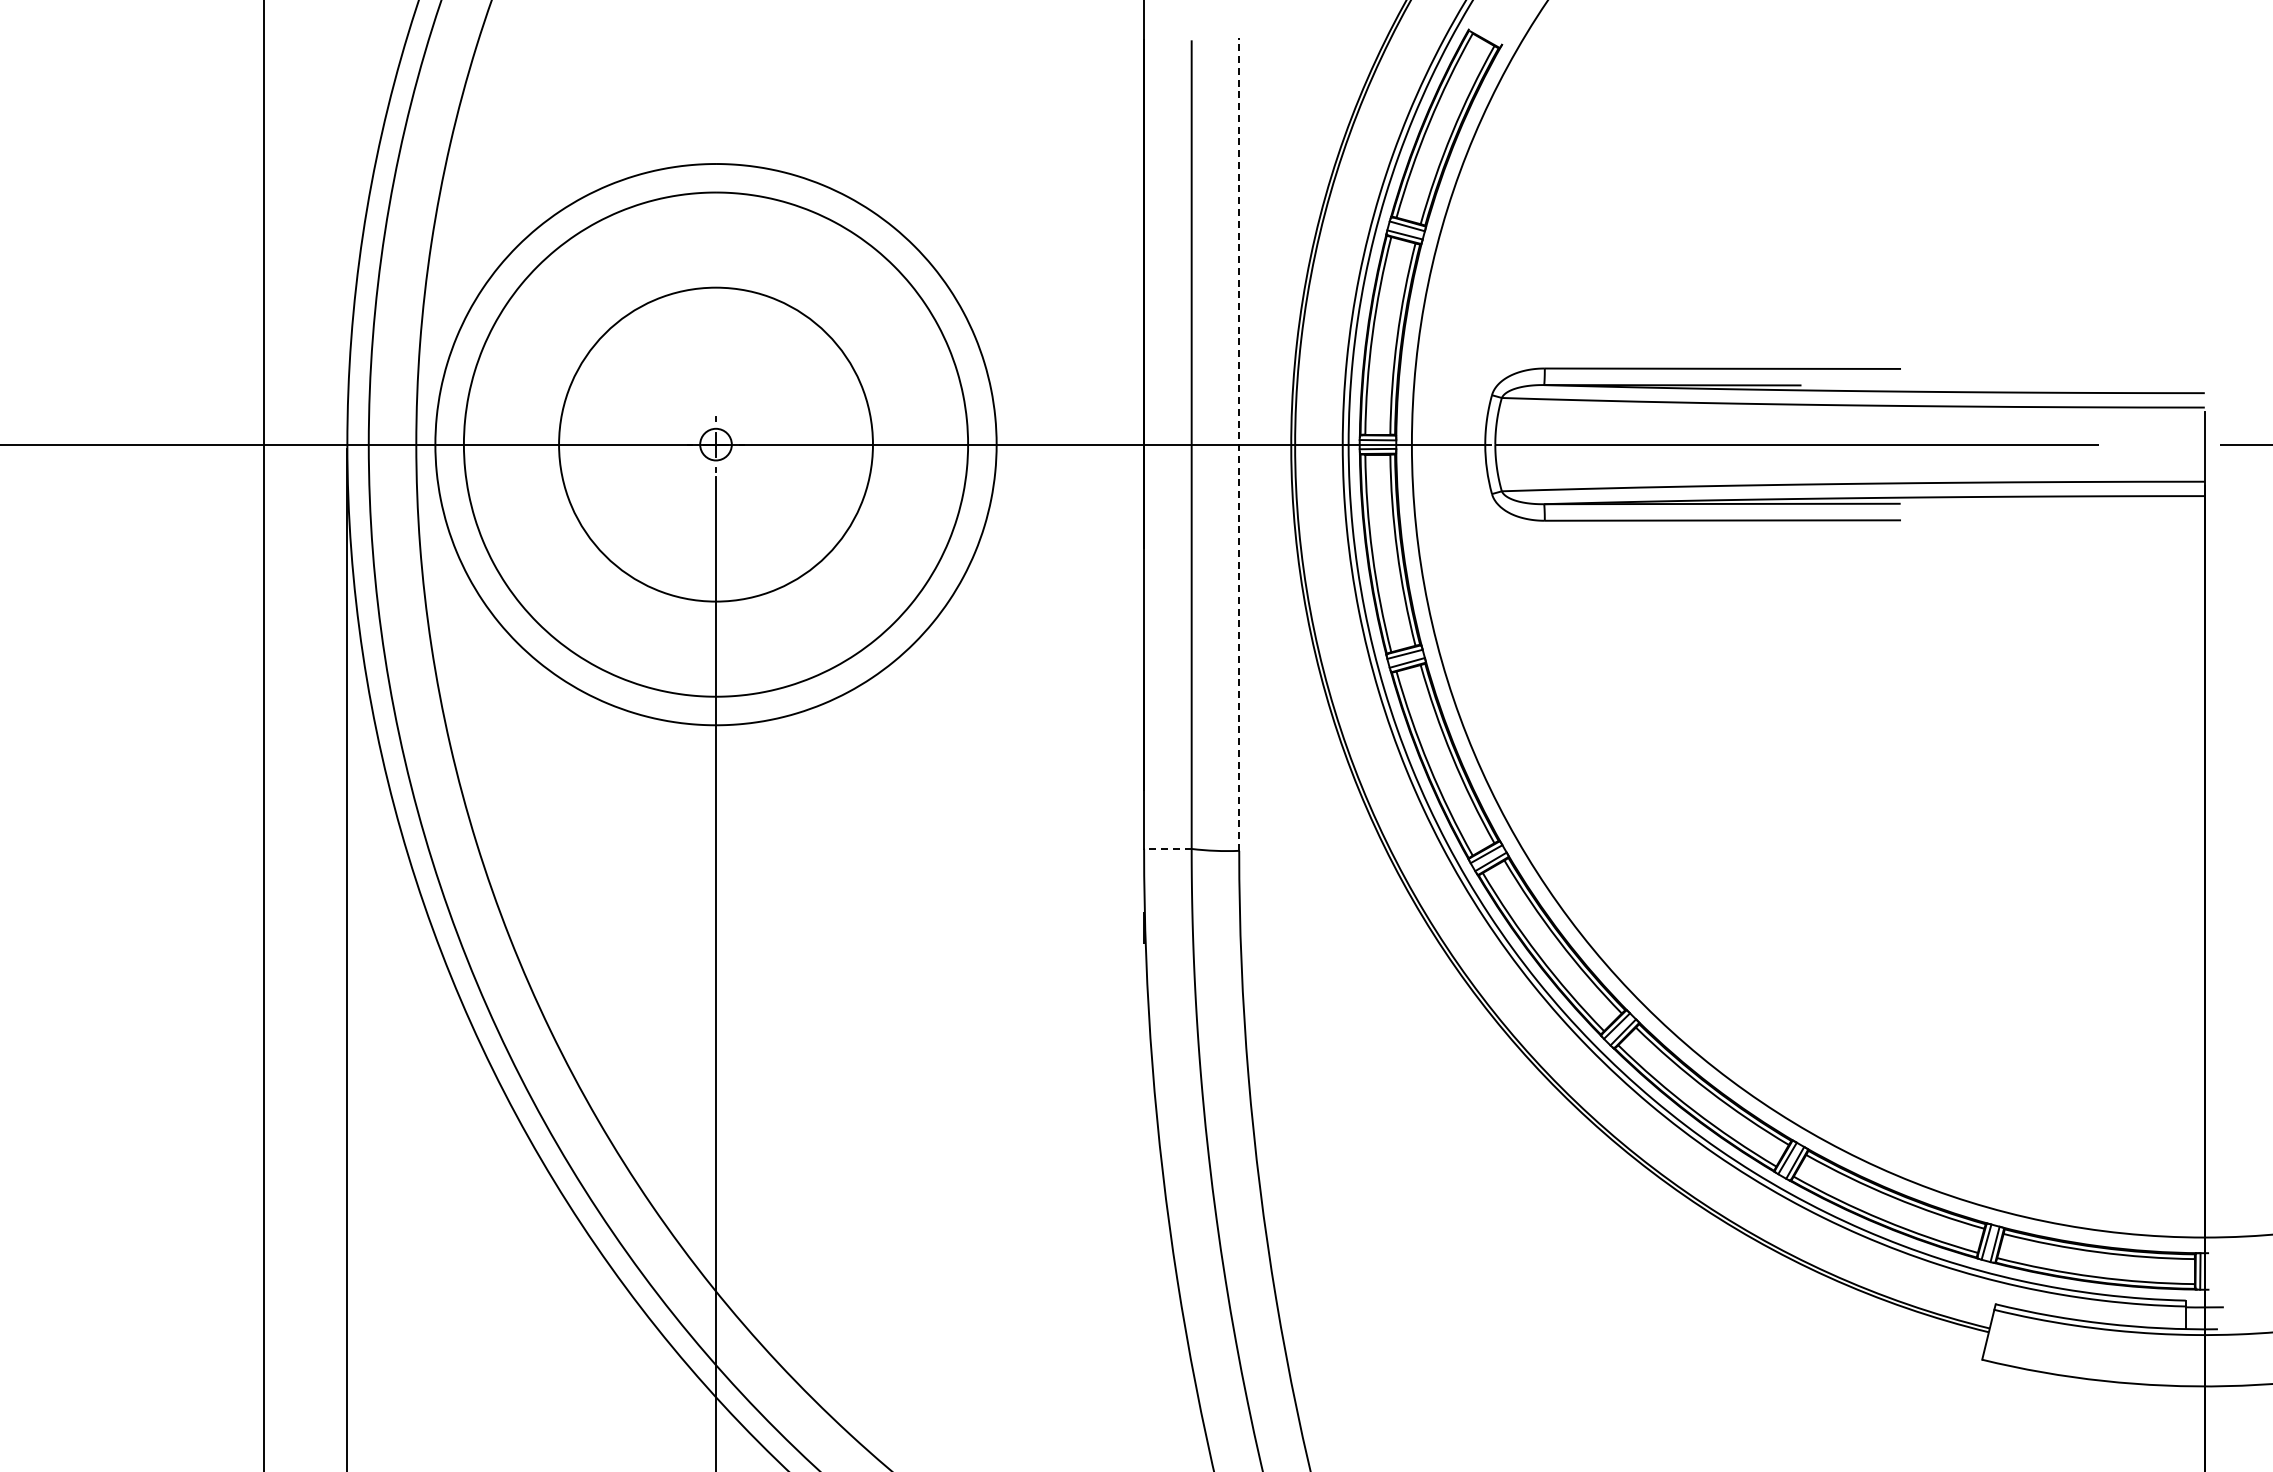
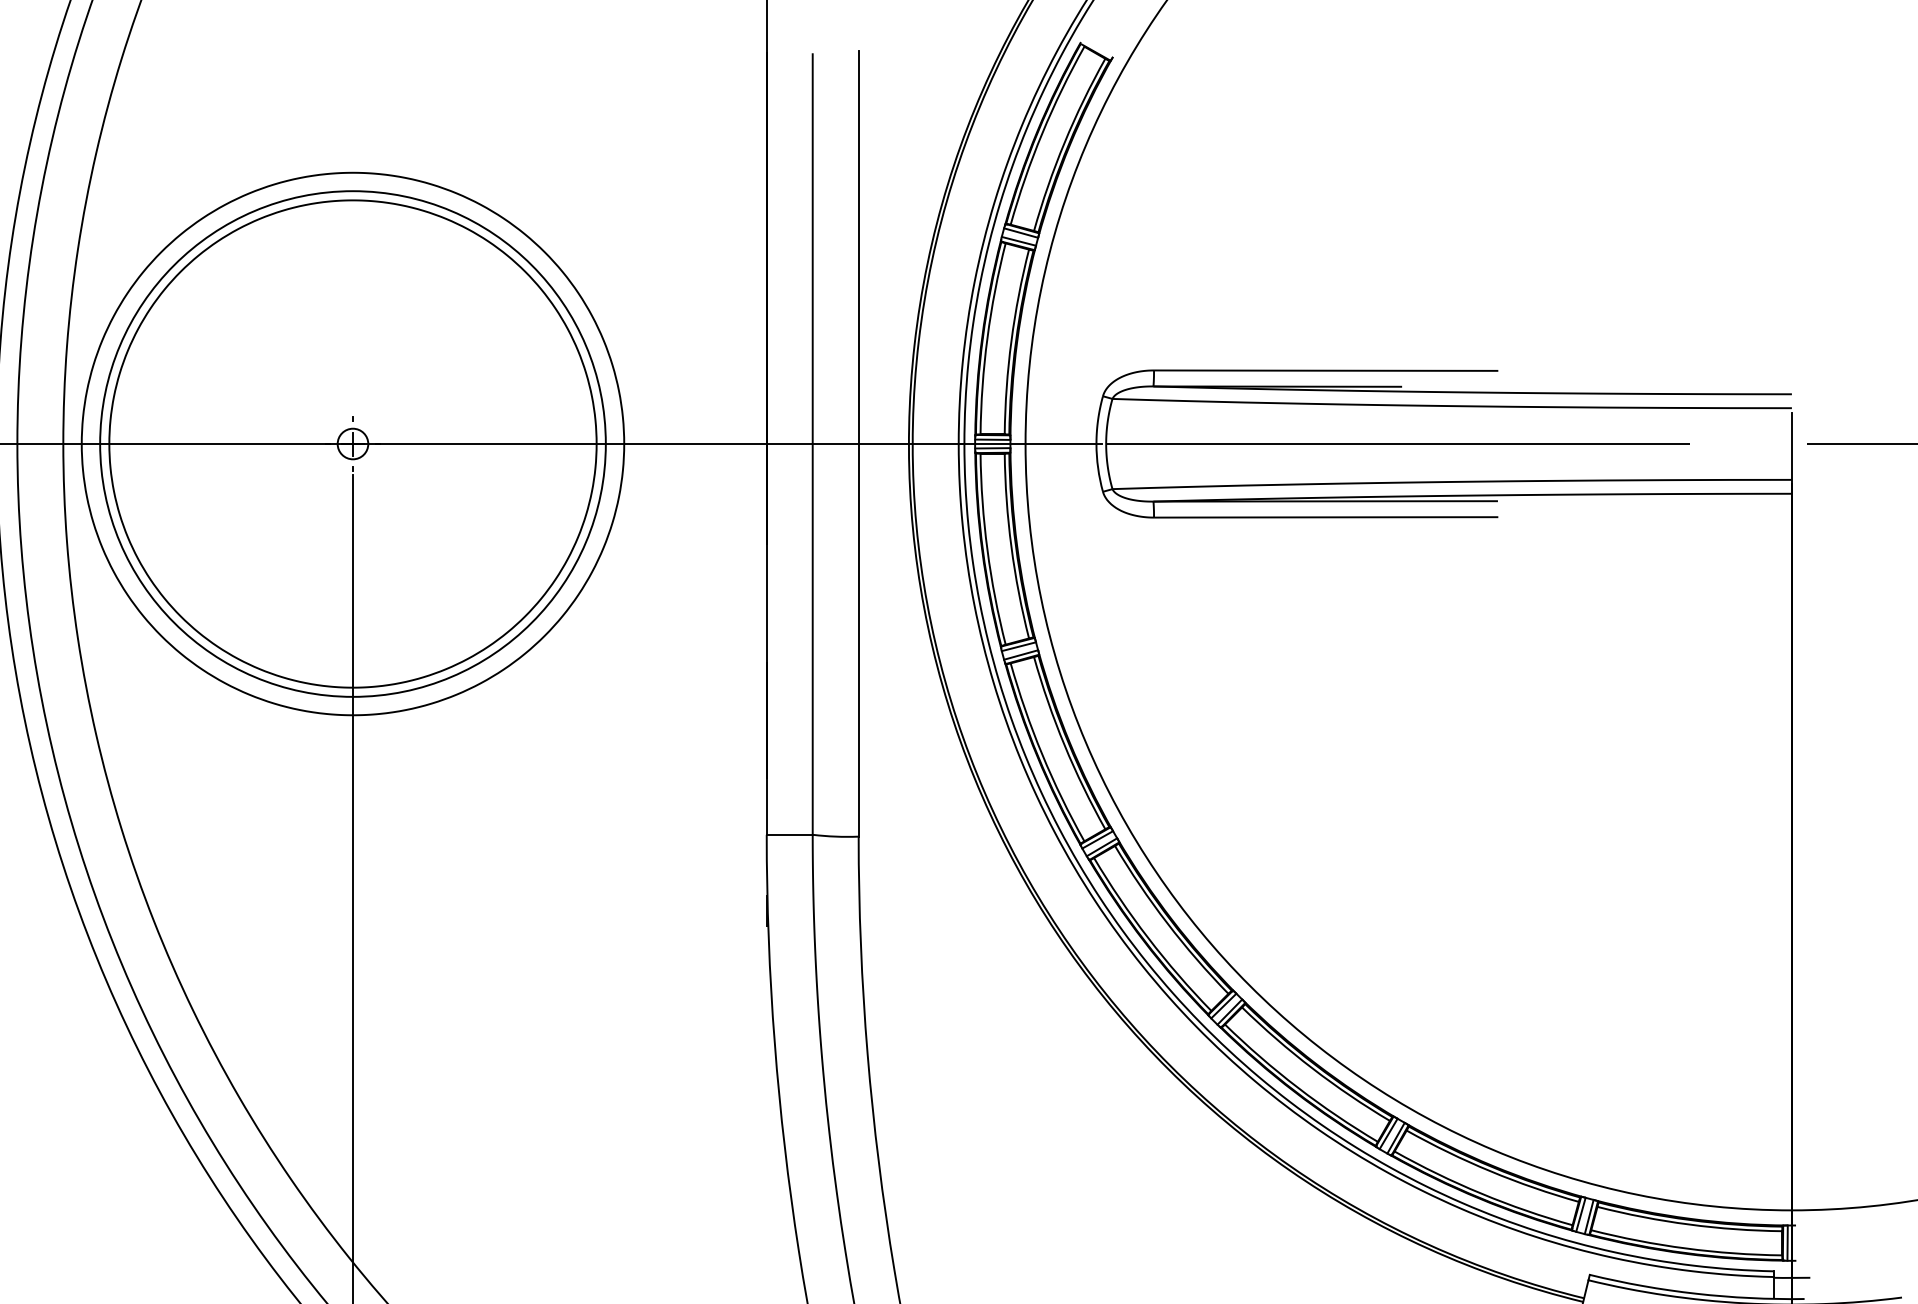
circle: (715, 444) -> (352, 443), size x1.67
line: (1239, 444) -> (858, 443), dashed -> solid
line: (1167, 848) -> (789, 834), dashed -> solid

